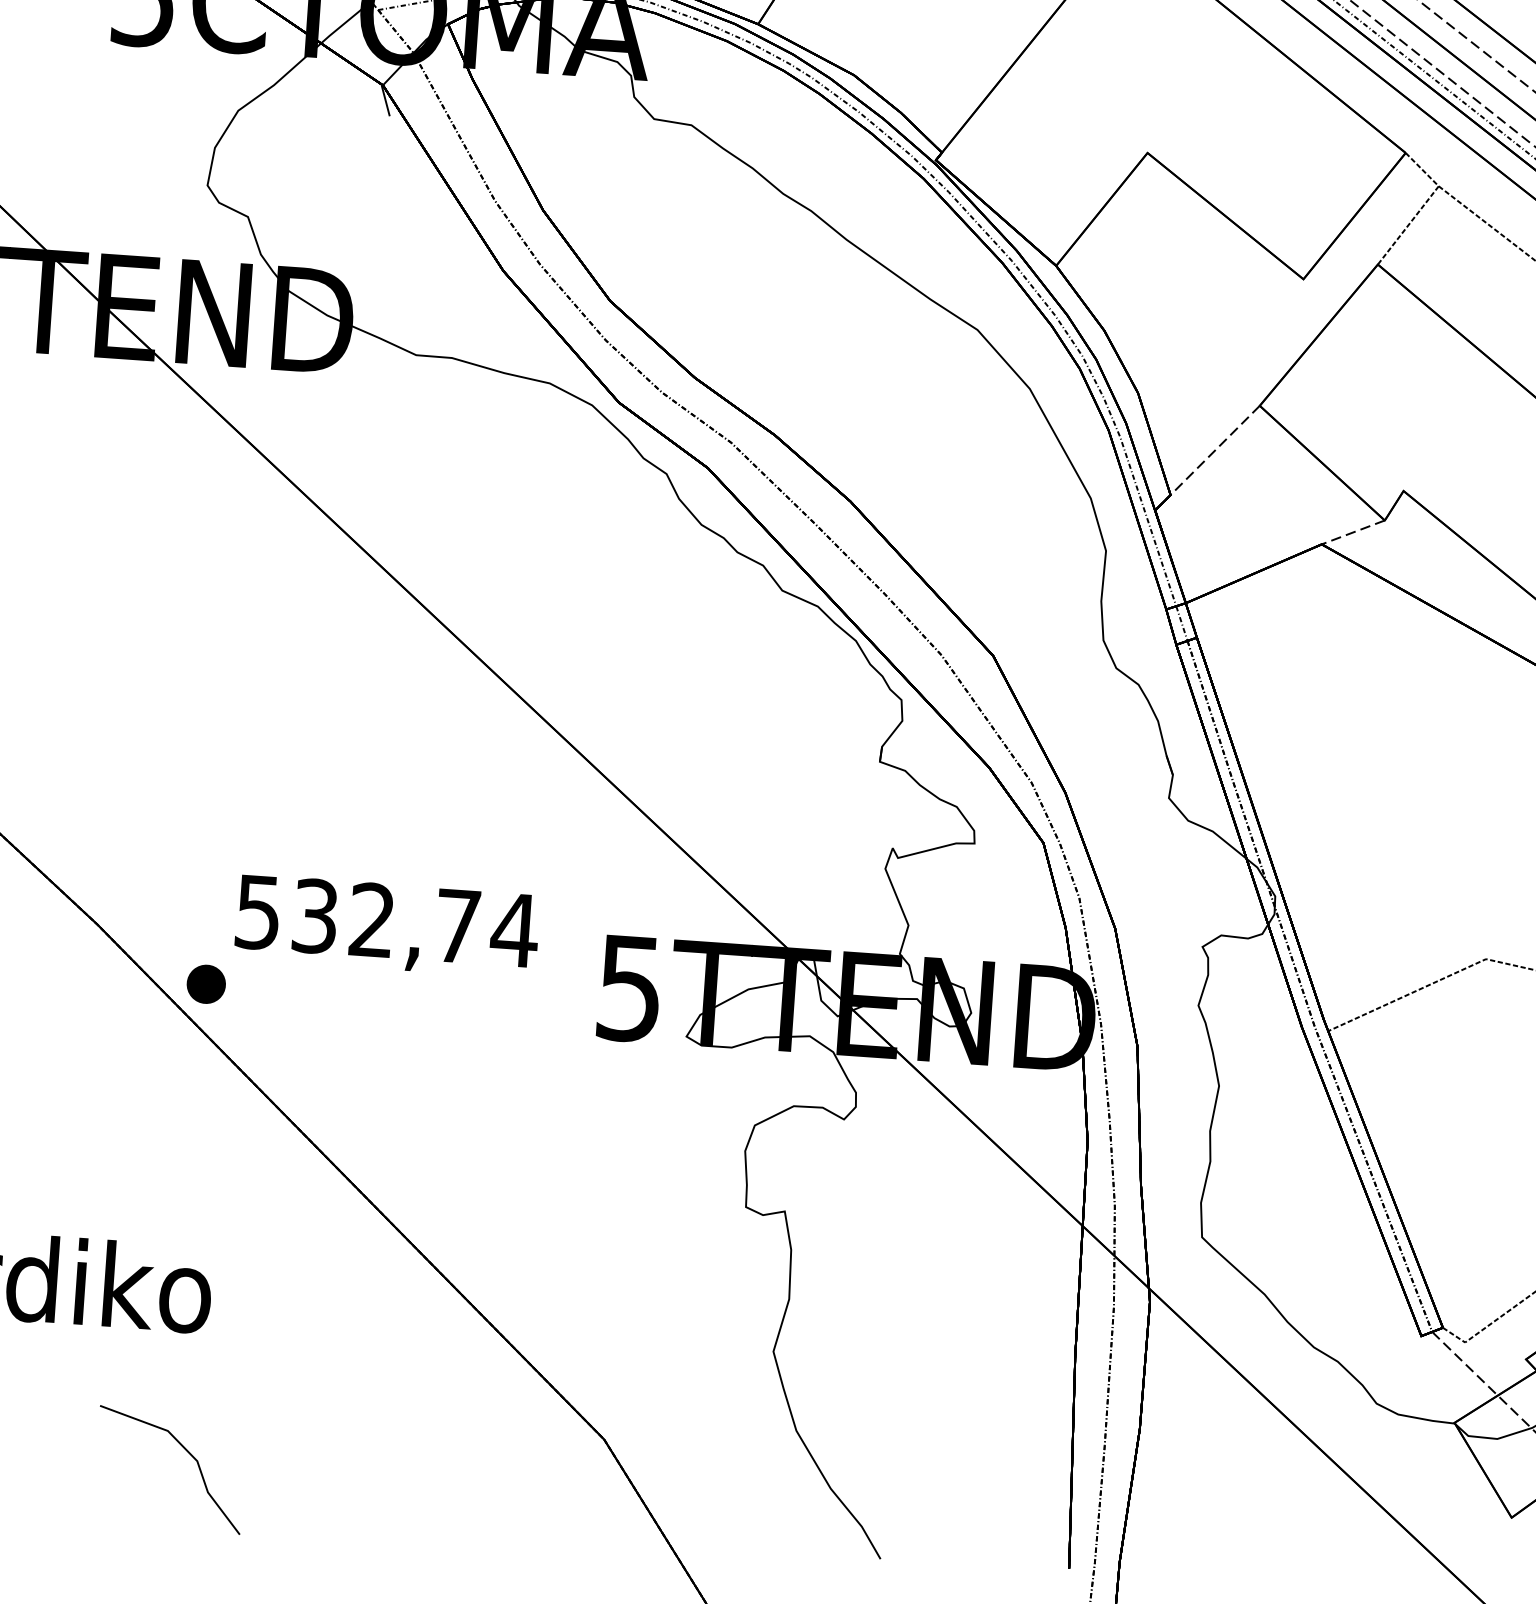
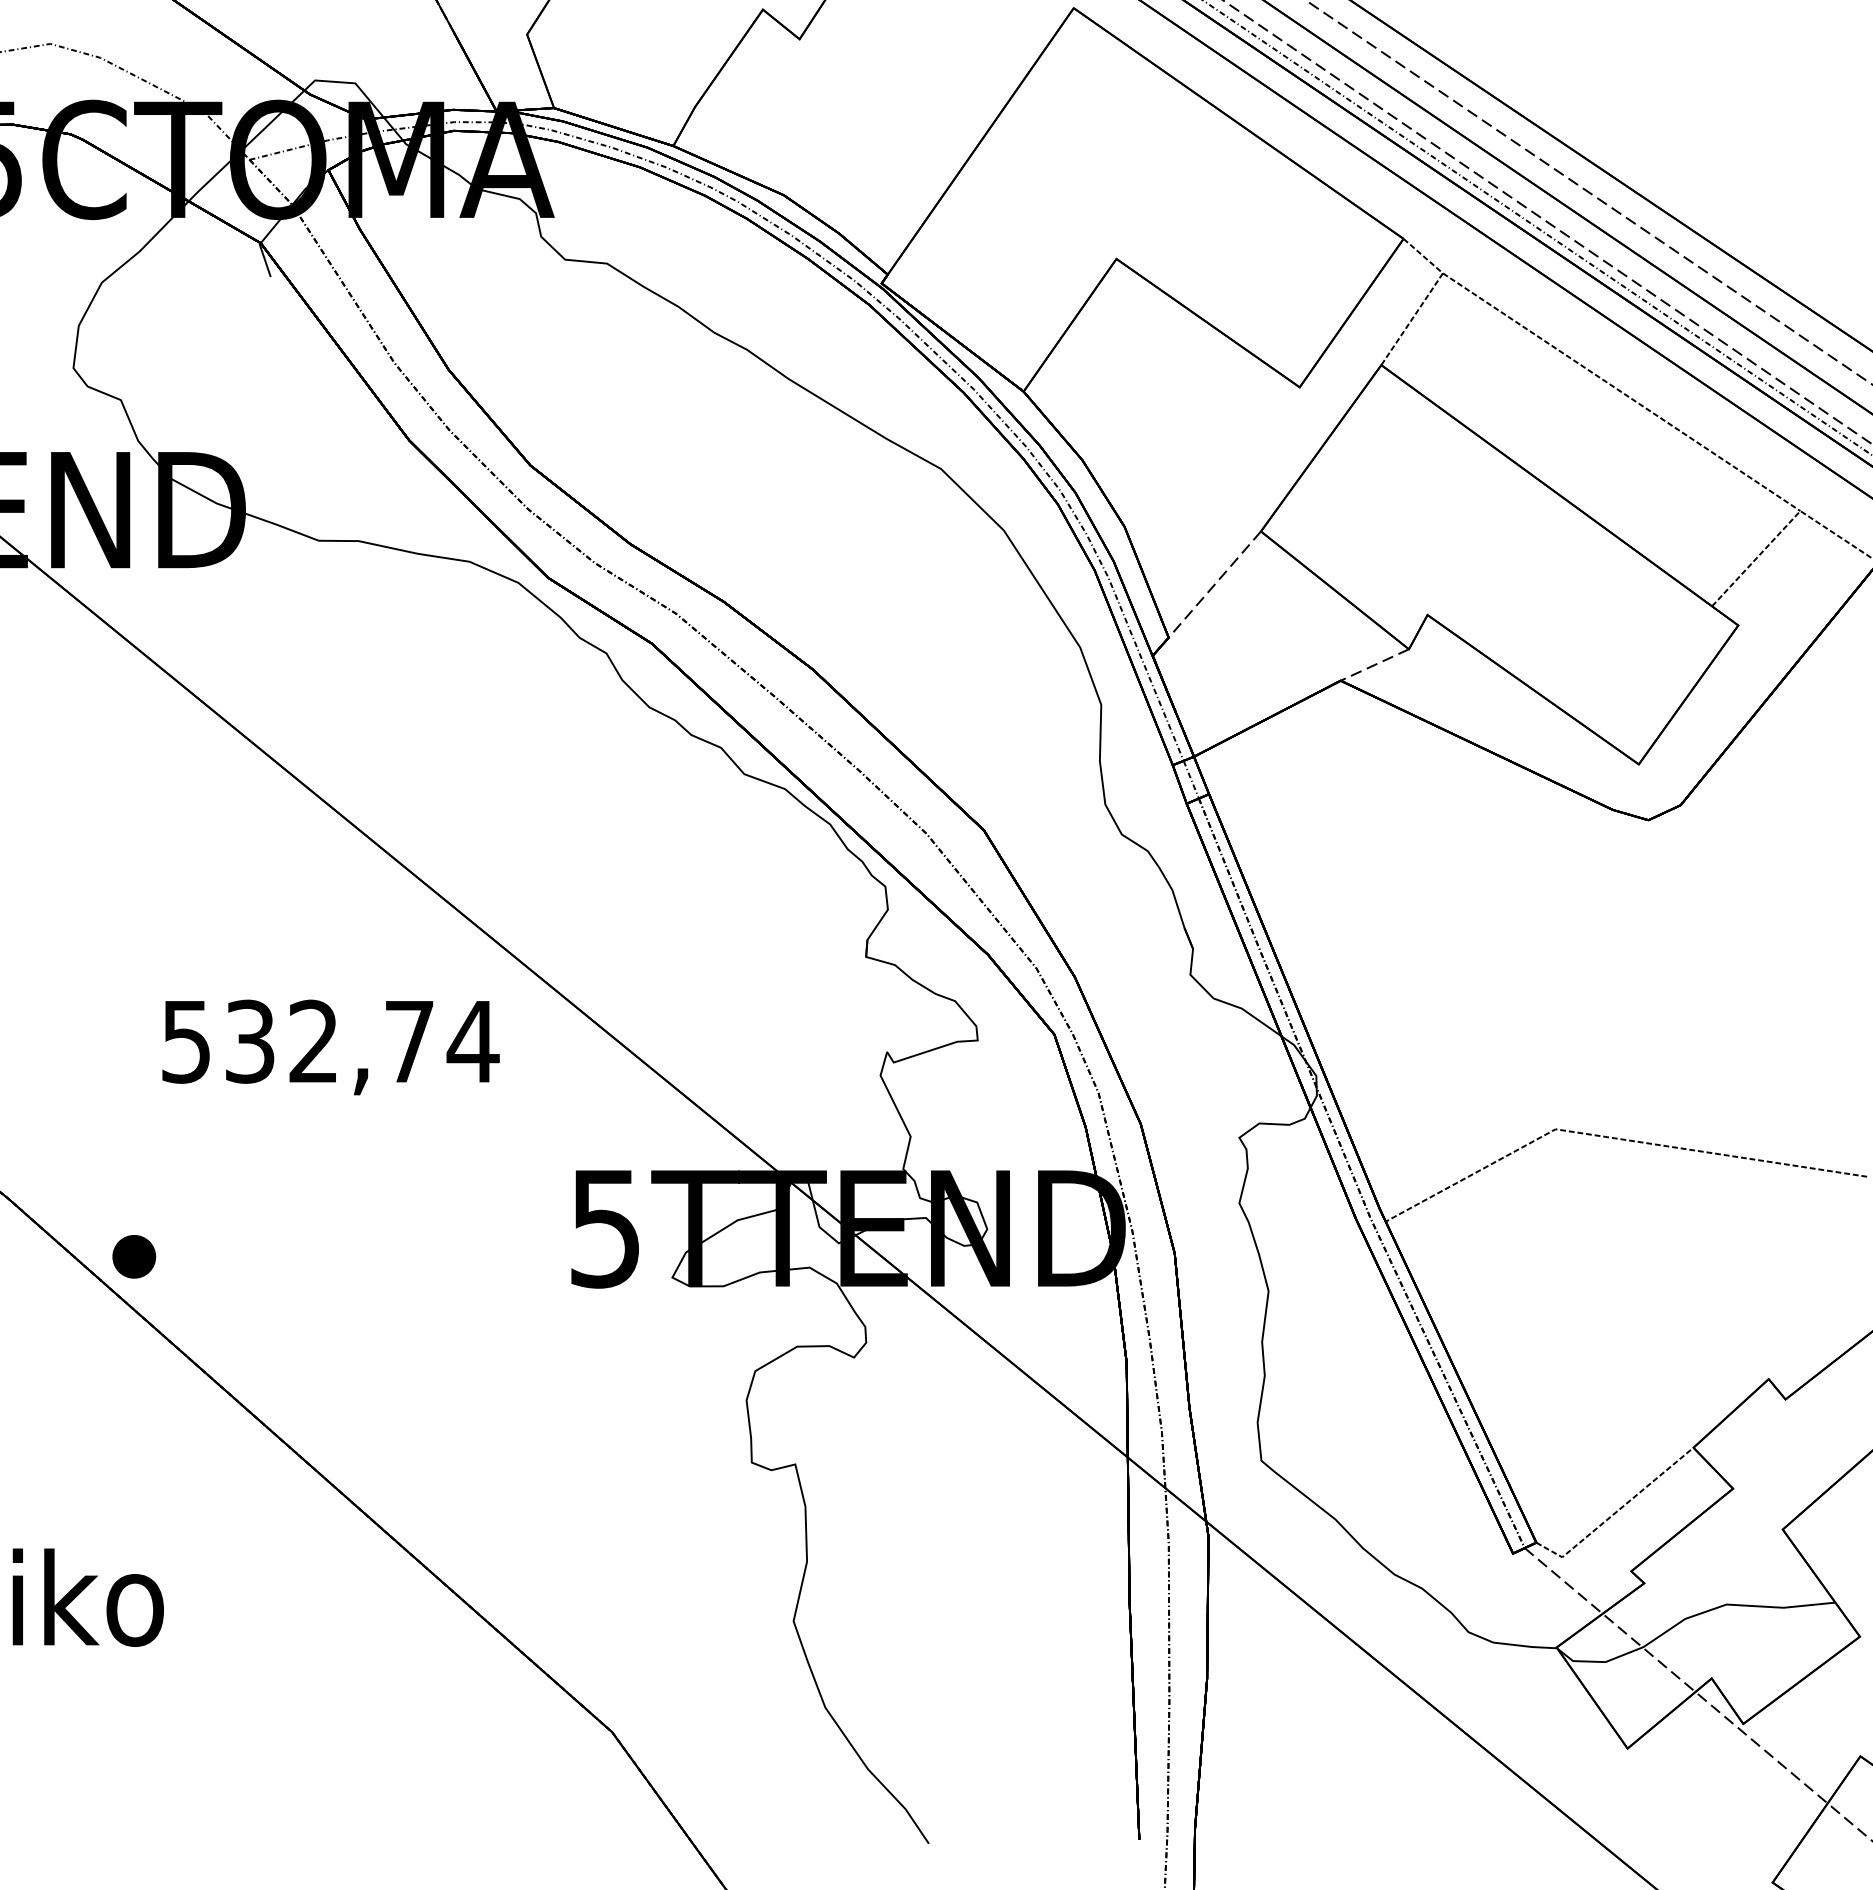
text: (386, 926) -> (330, 1047), moved
line: (188, 1452) -> (150, 1779), removed

